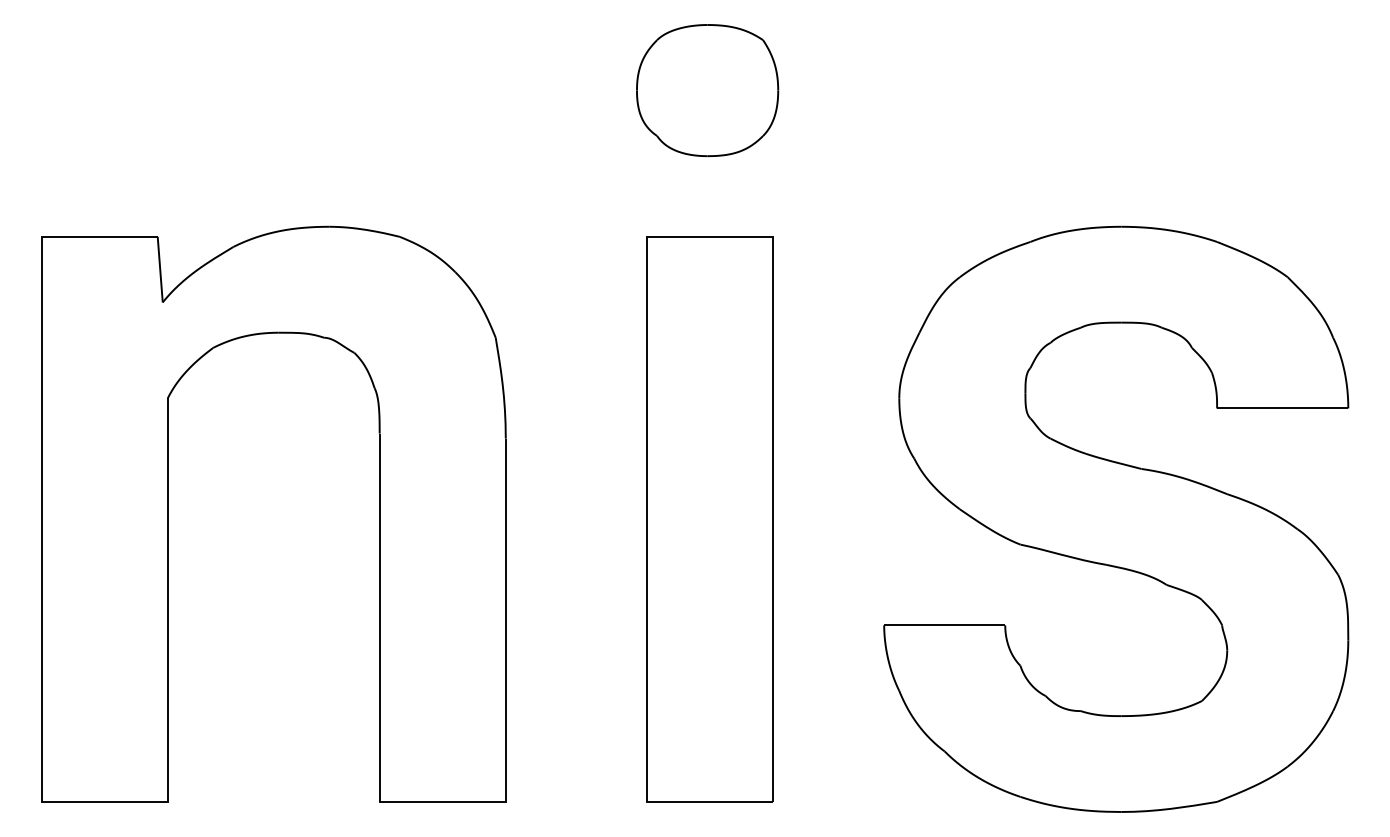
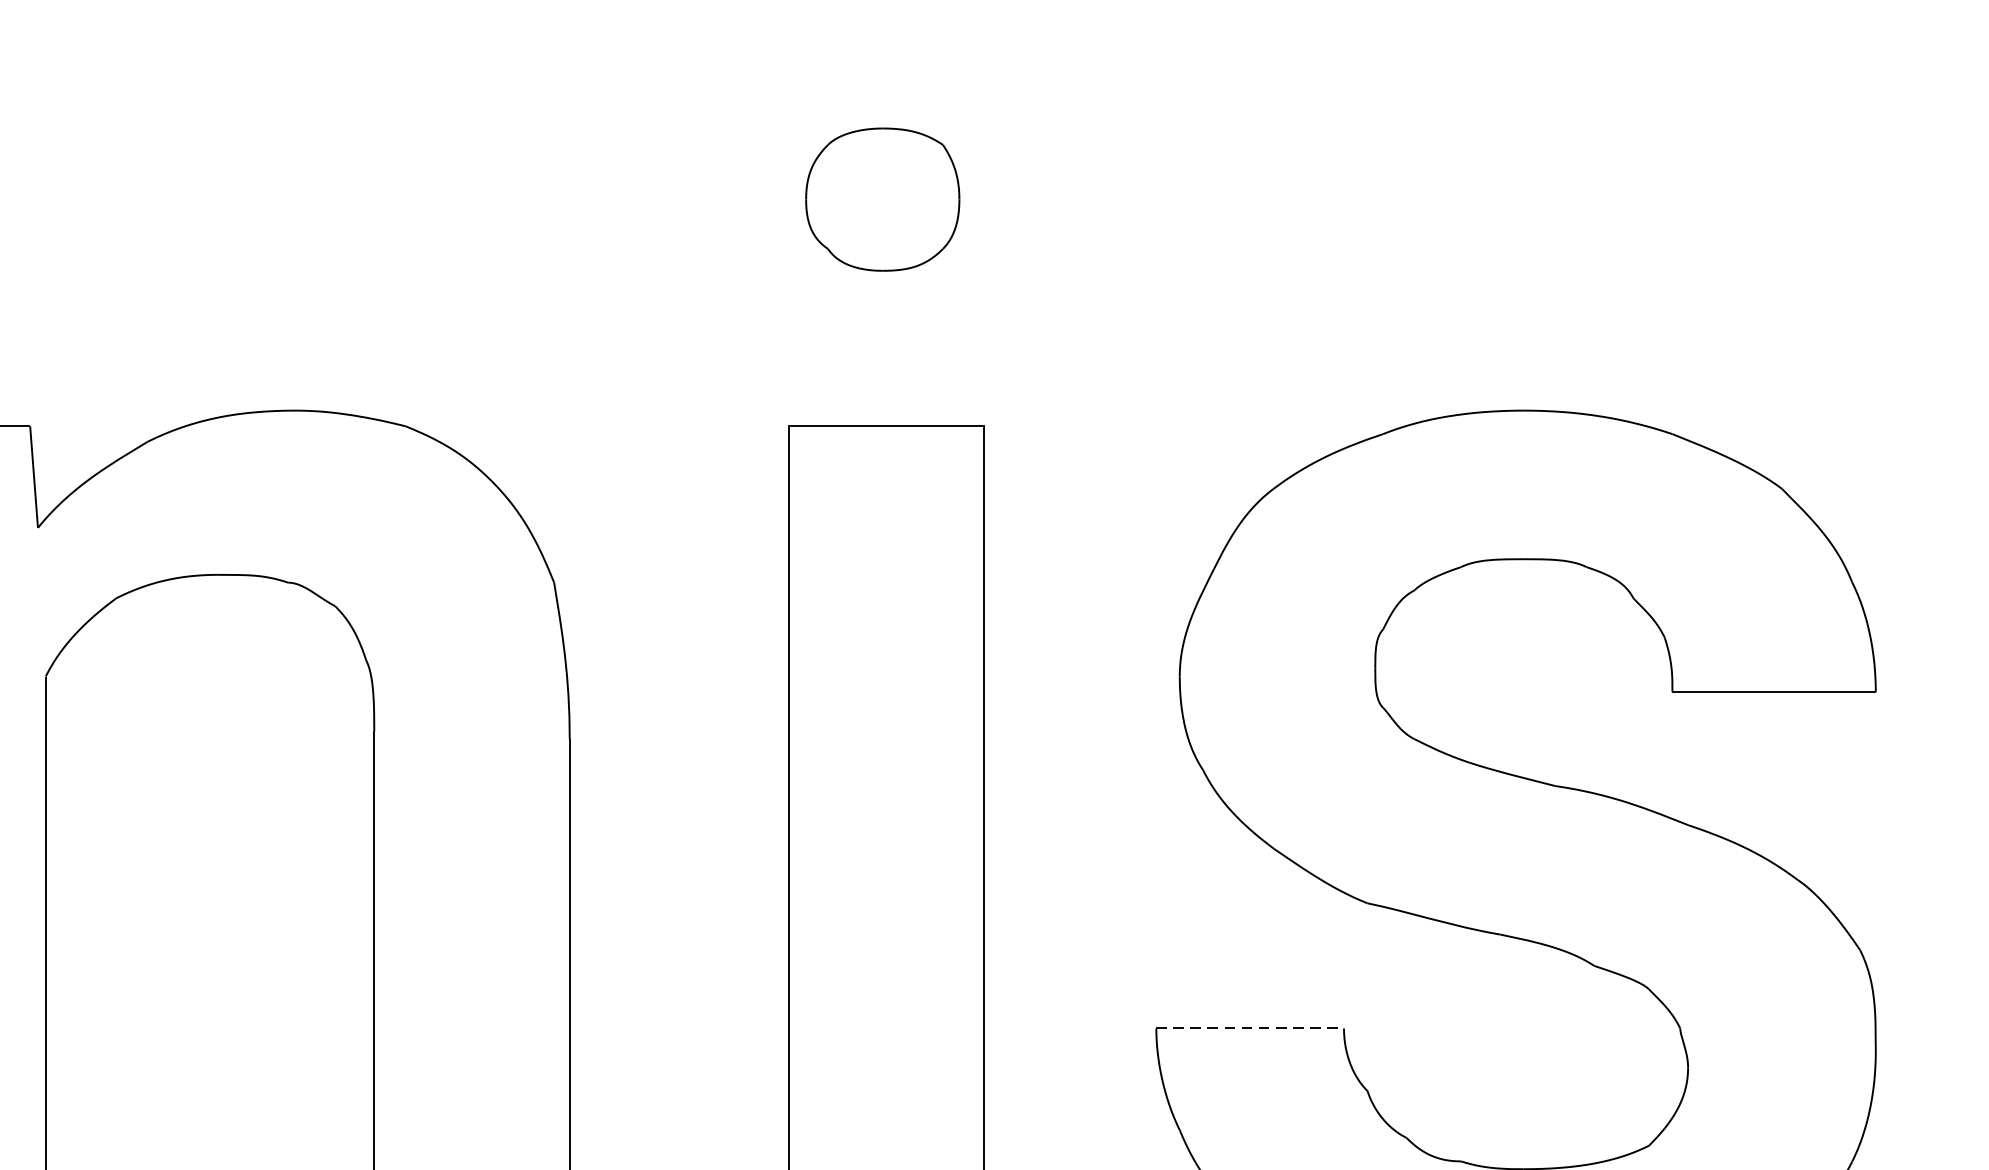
part: (707, 90) -> (882, 199), size x0.7
line: (944, 625) -> (1249, 1028), solid -> dashed

